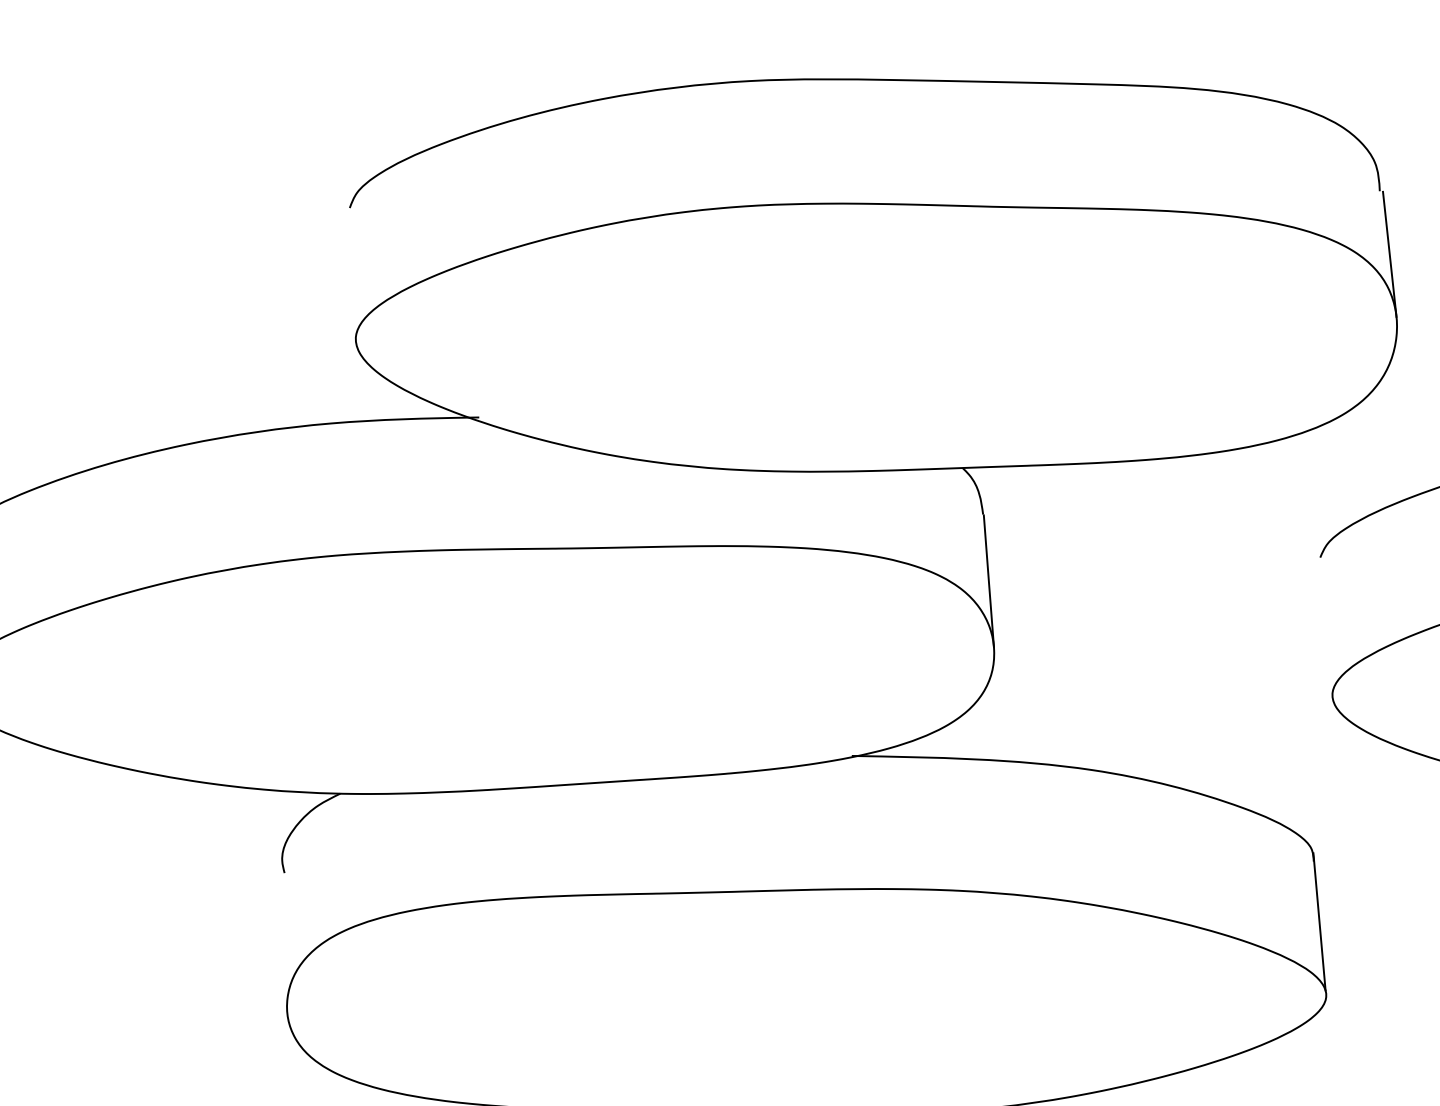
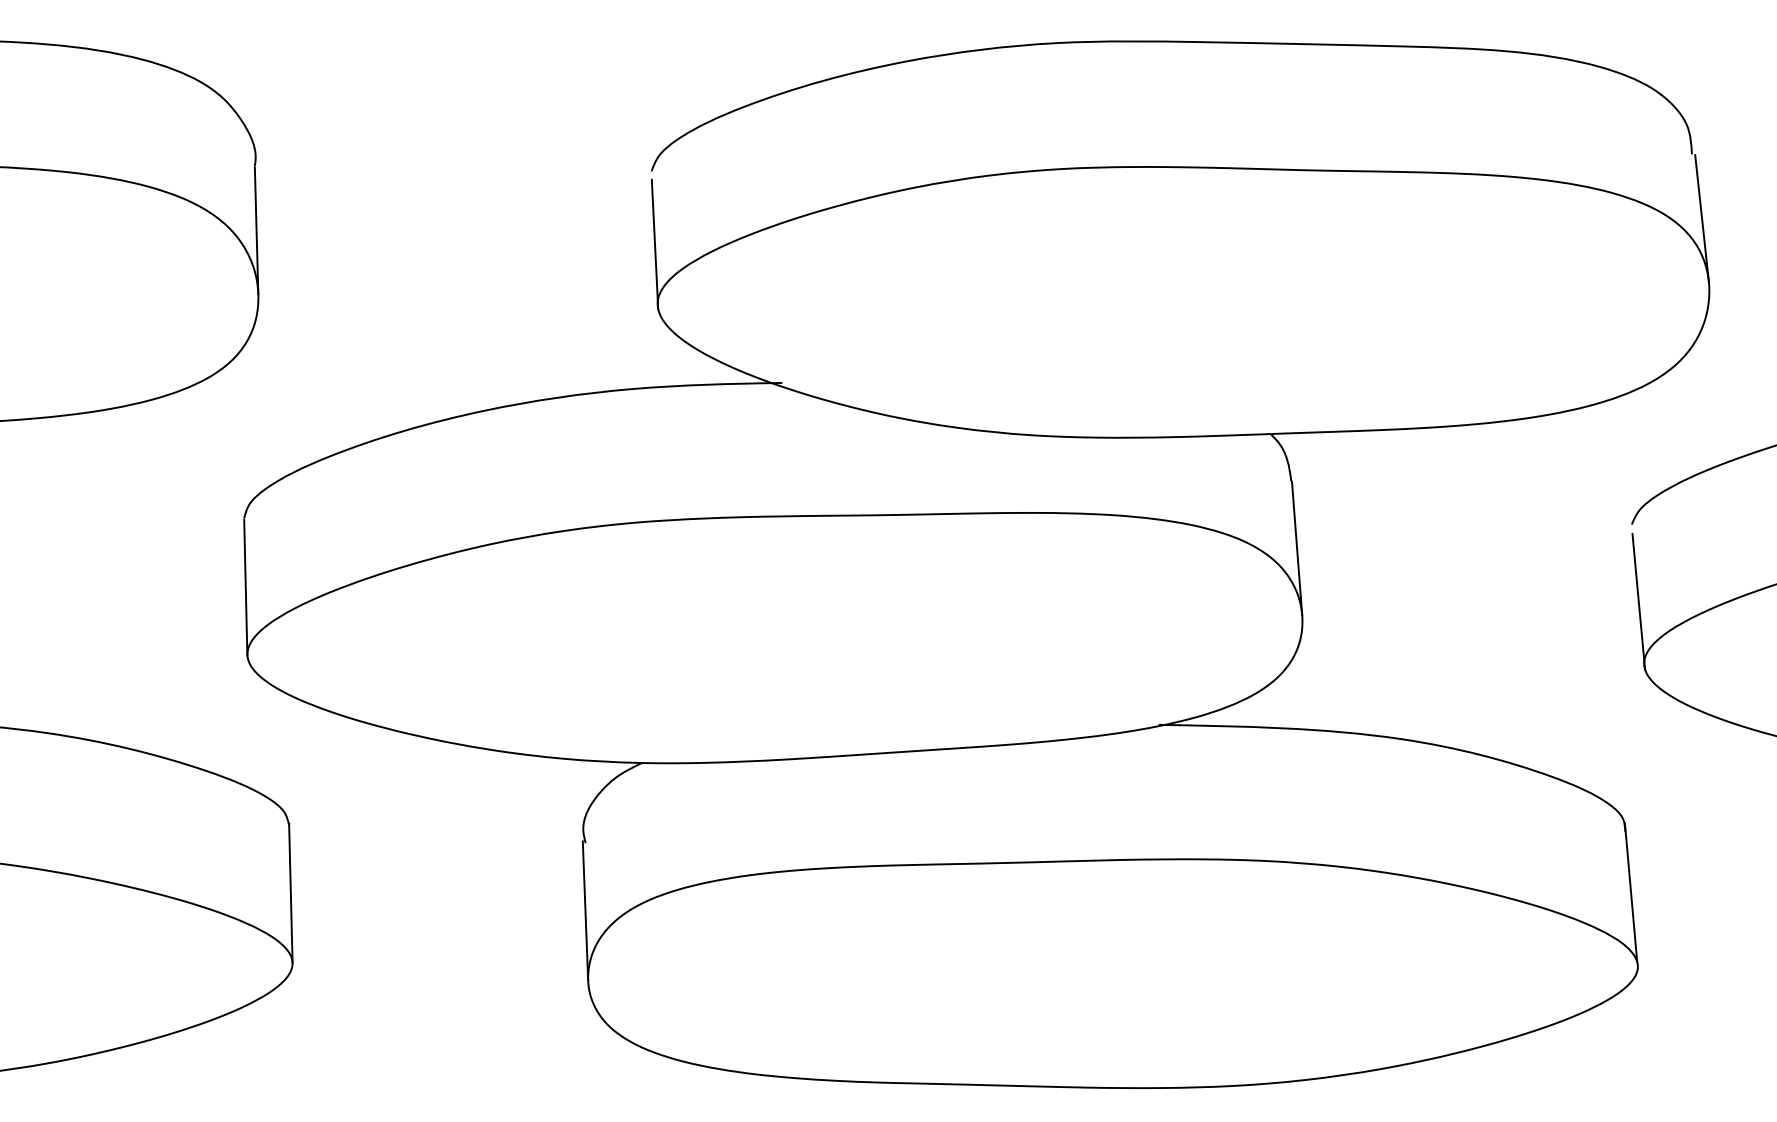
line: (352, 279) -> (654, 243), added
line: (1326, 633) -> (1638, 601), added
line: (284, 939) -> (585, 910), added

